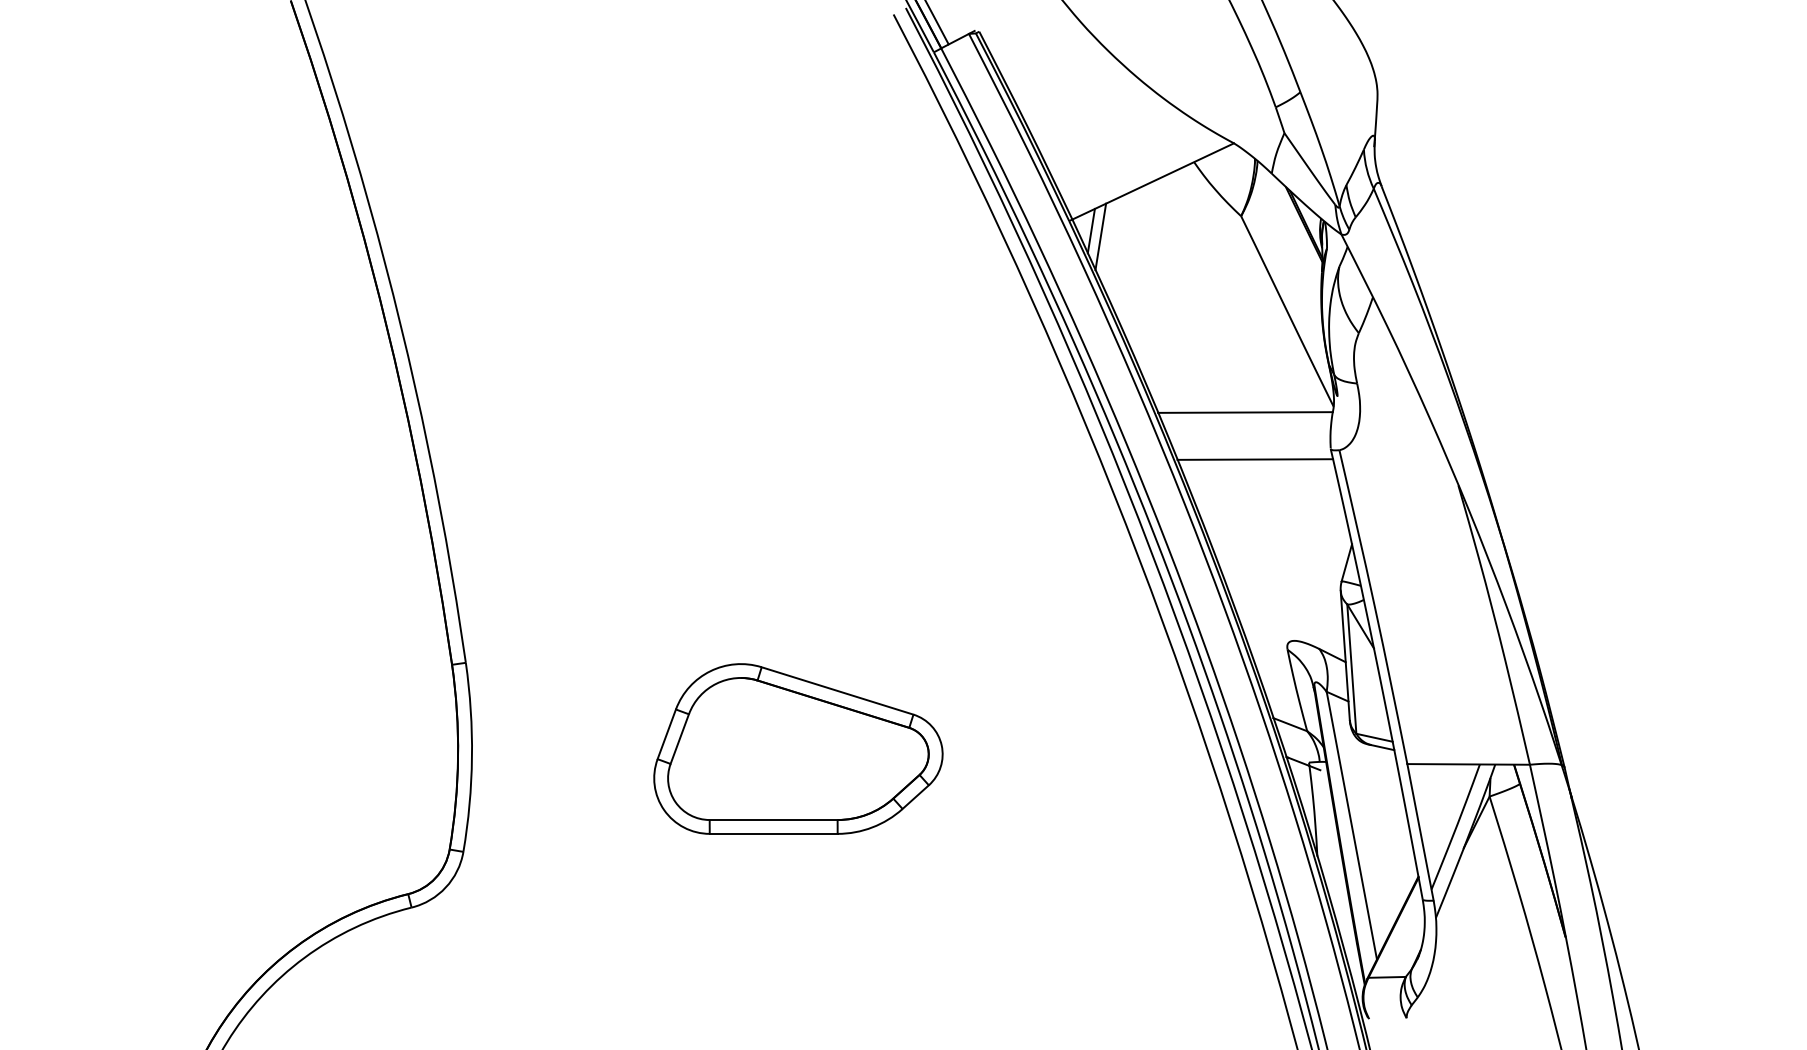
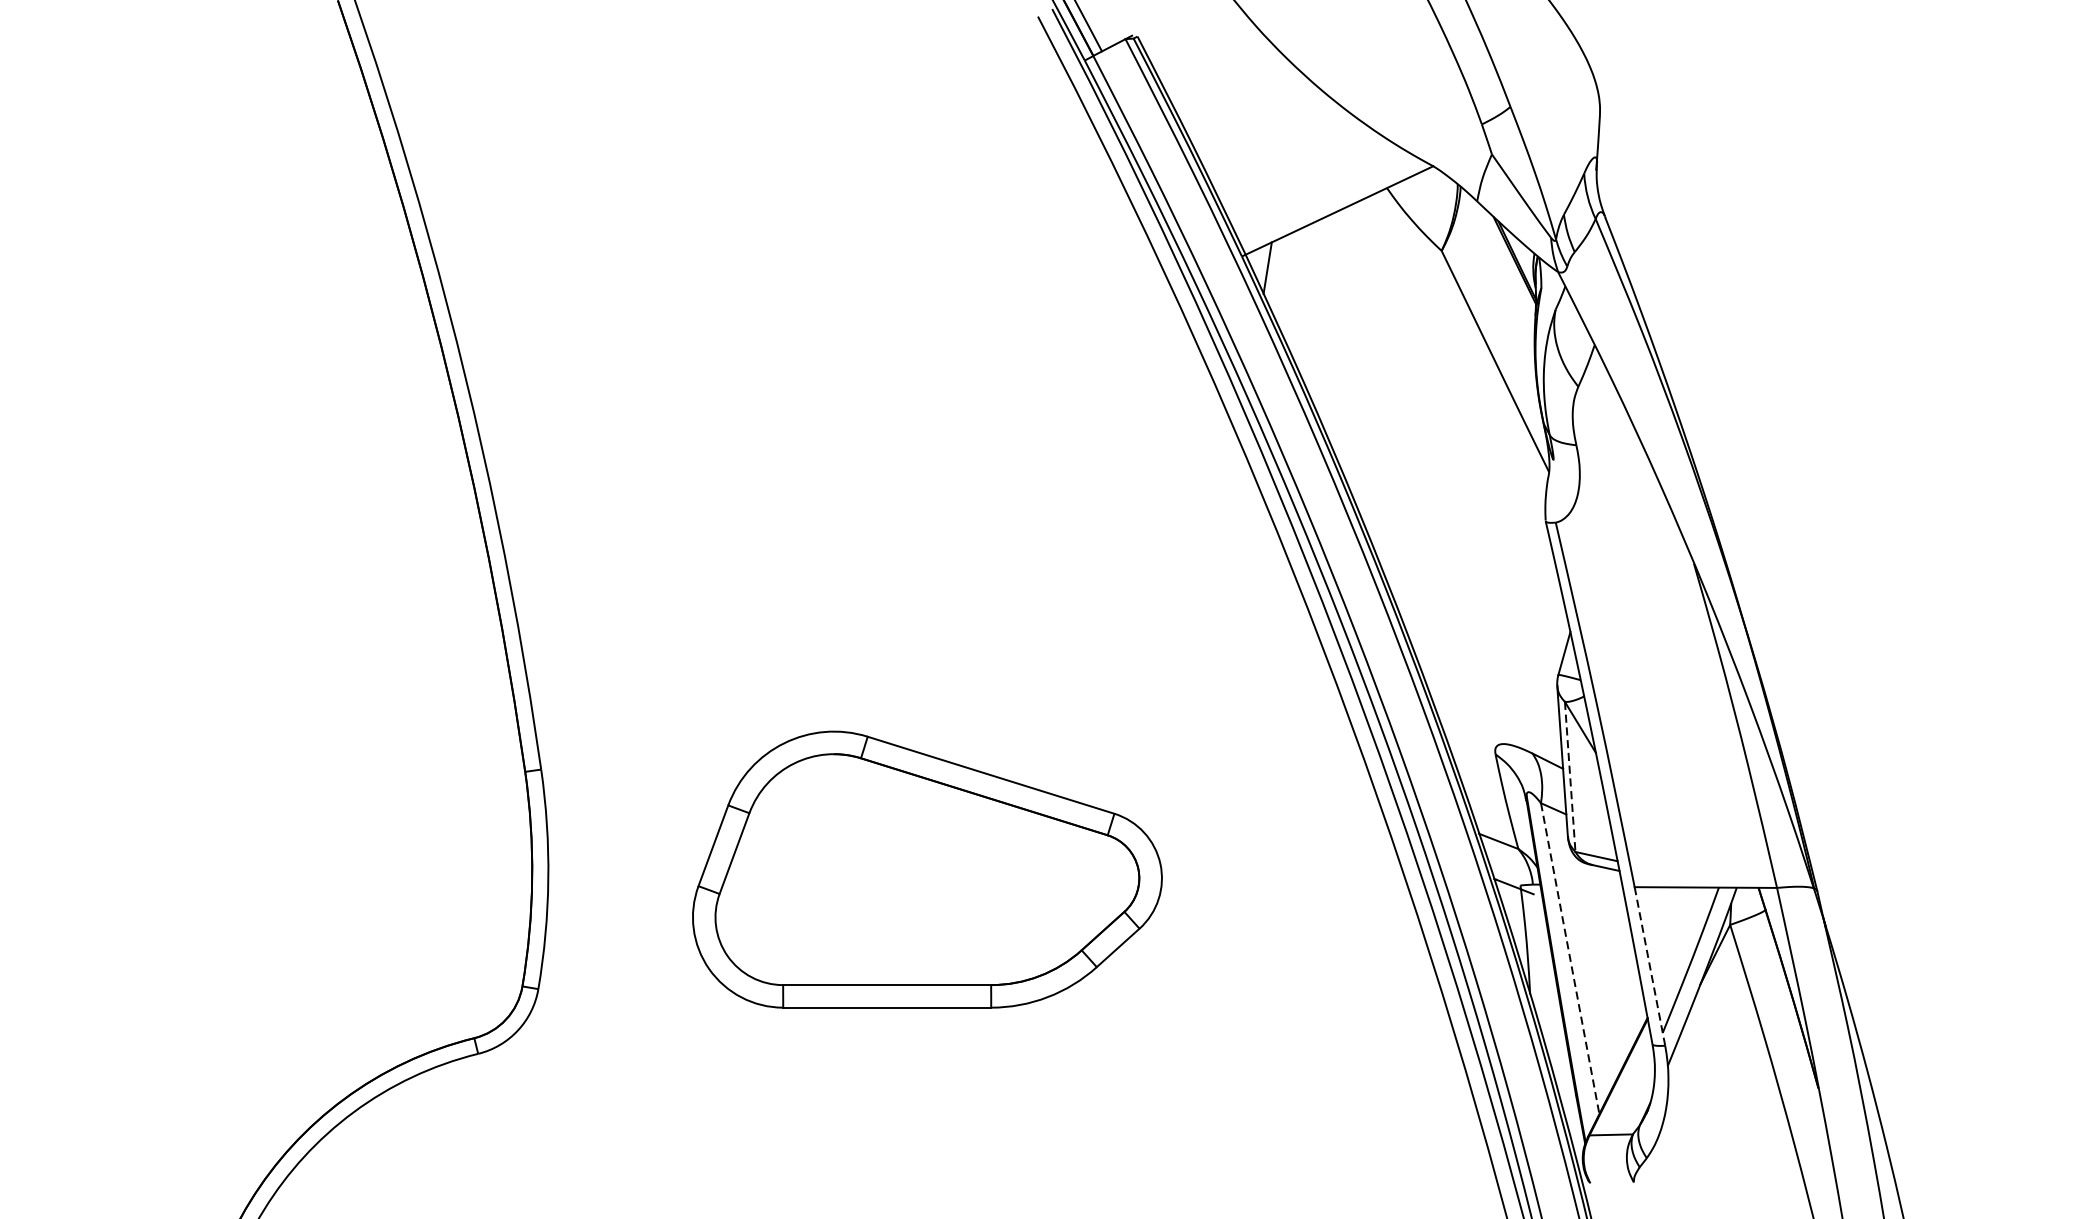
line: (1100, 236) -> (1278, 274), removed
line: (1245, 412) -> (1446, 478), removed
line: (1255, 459) -> (1458, 533), removed
line: (1351, 669) -> (1569, 777), solid -> dashed
part: (798, 748) -> (927, 869), size x1.4
line: (1351, 826) -> (1569, 959), solid -> dashed
line: (1420, 832) -> (1649, 966), solid -> dashed

